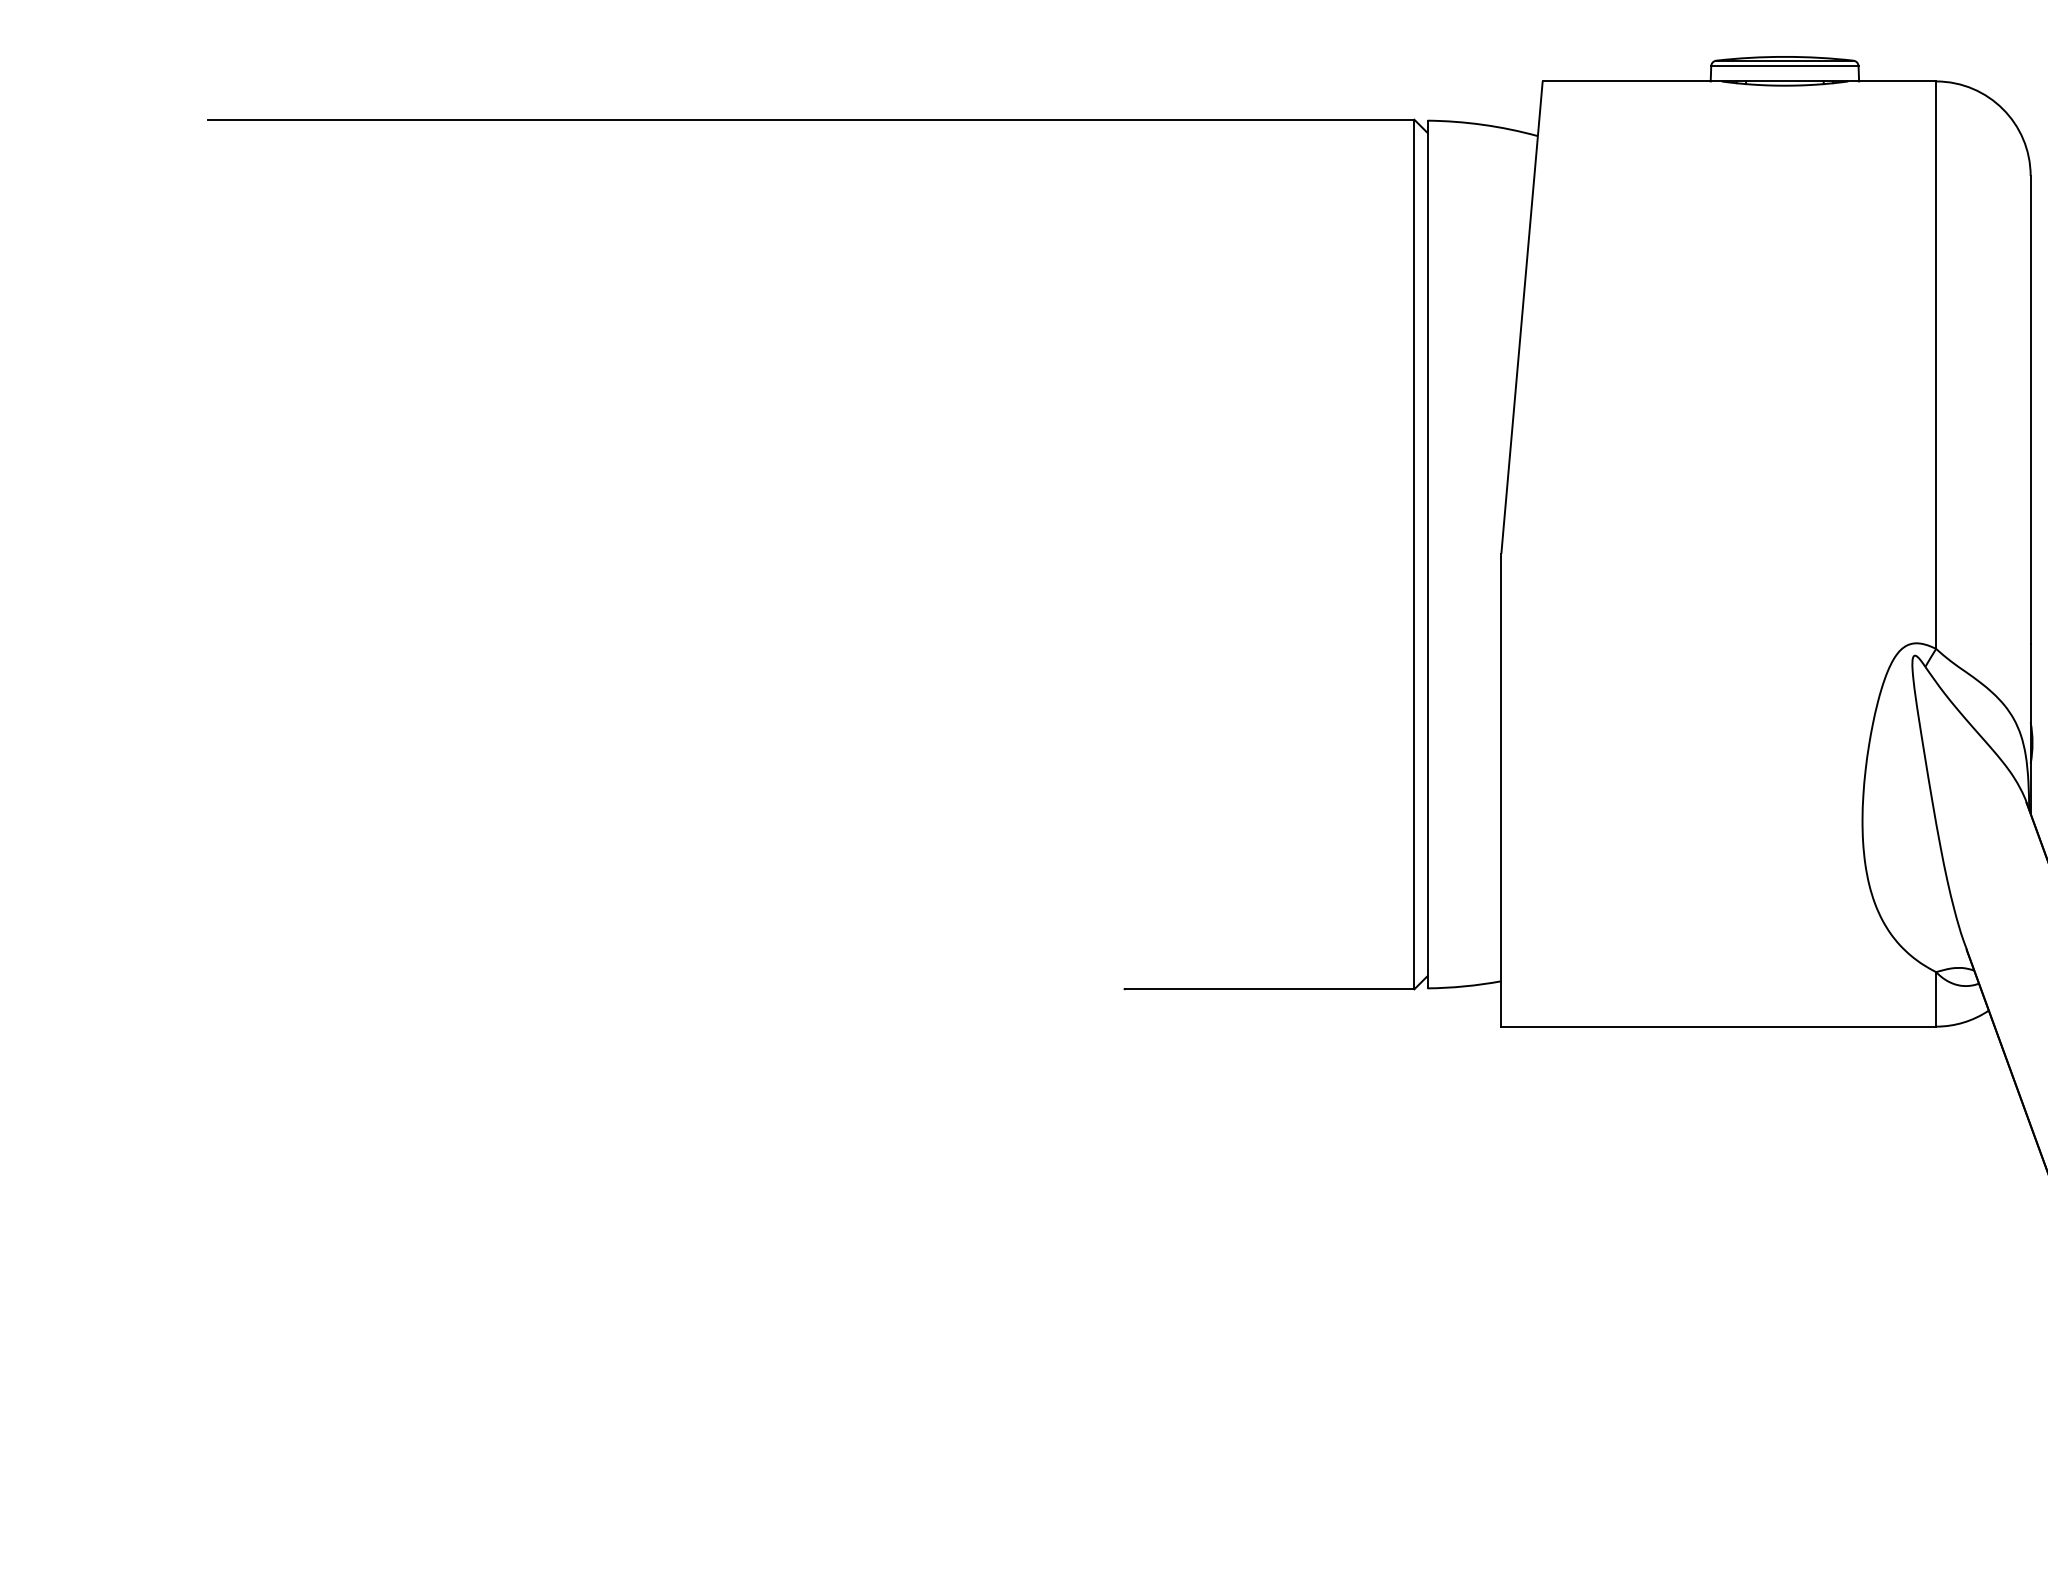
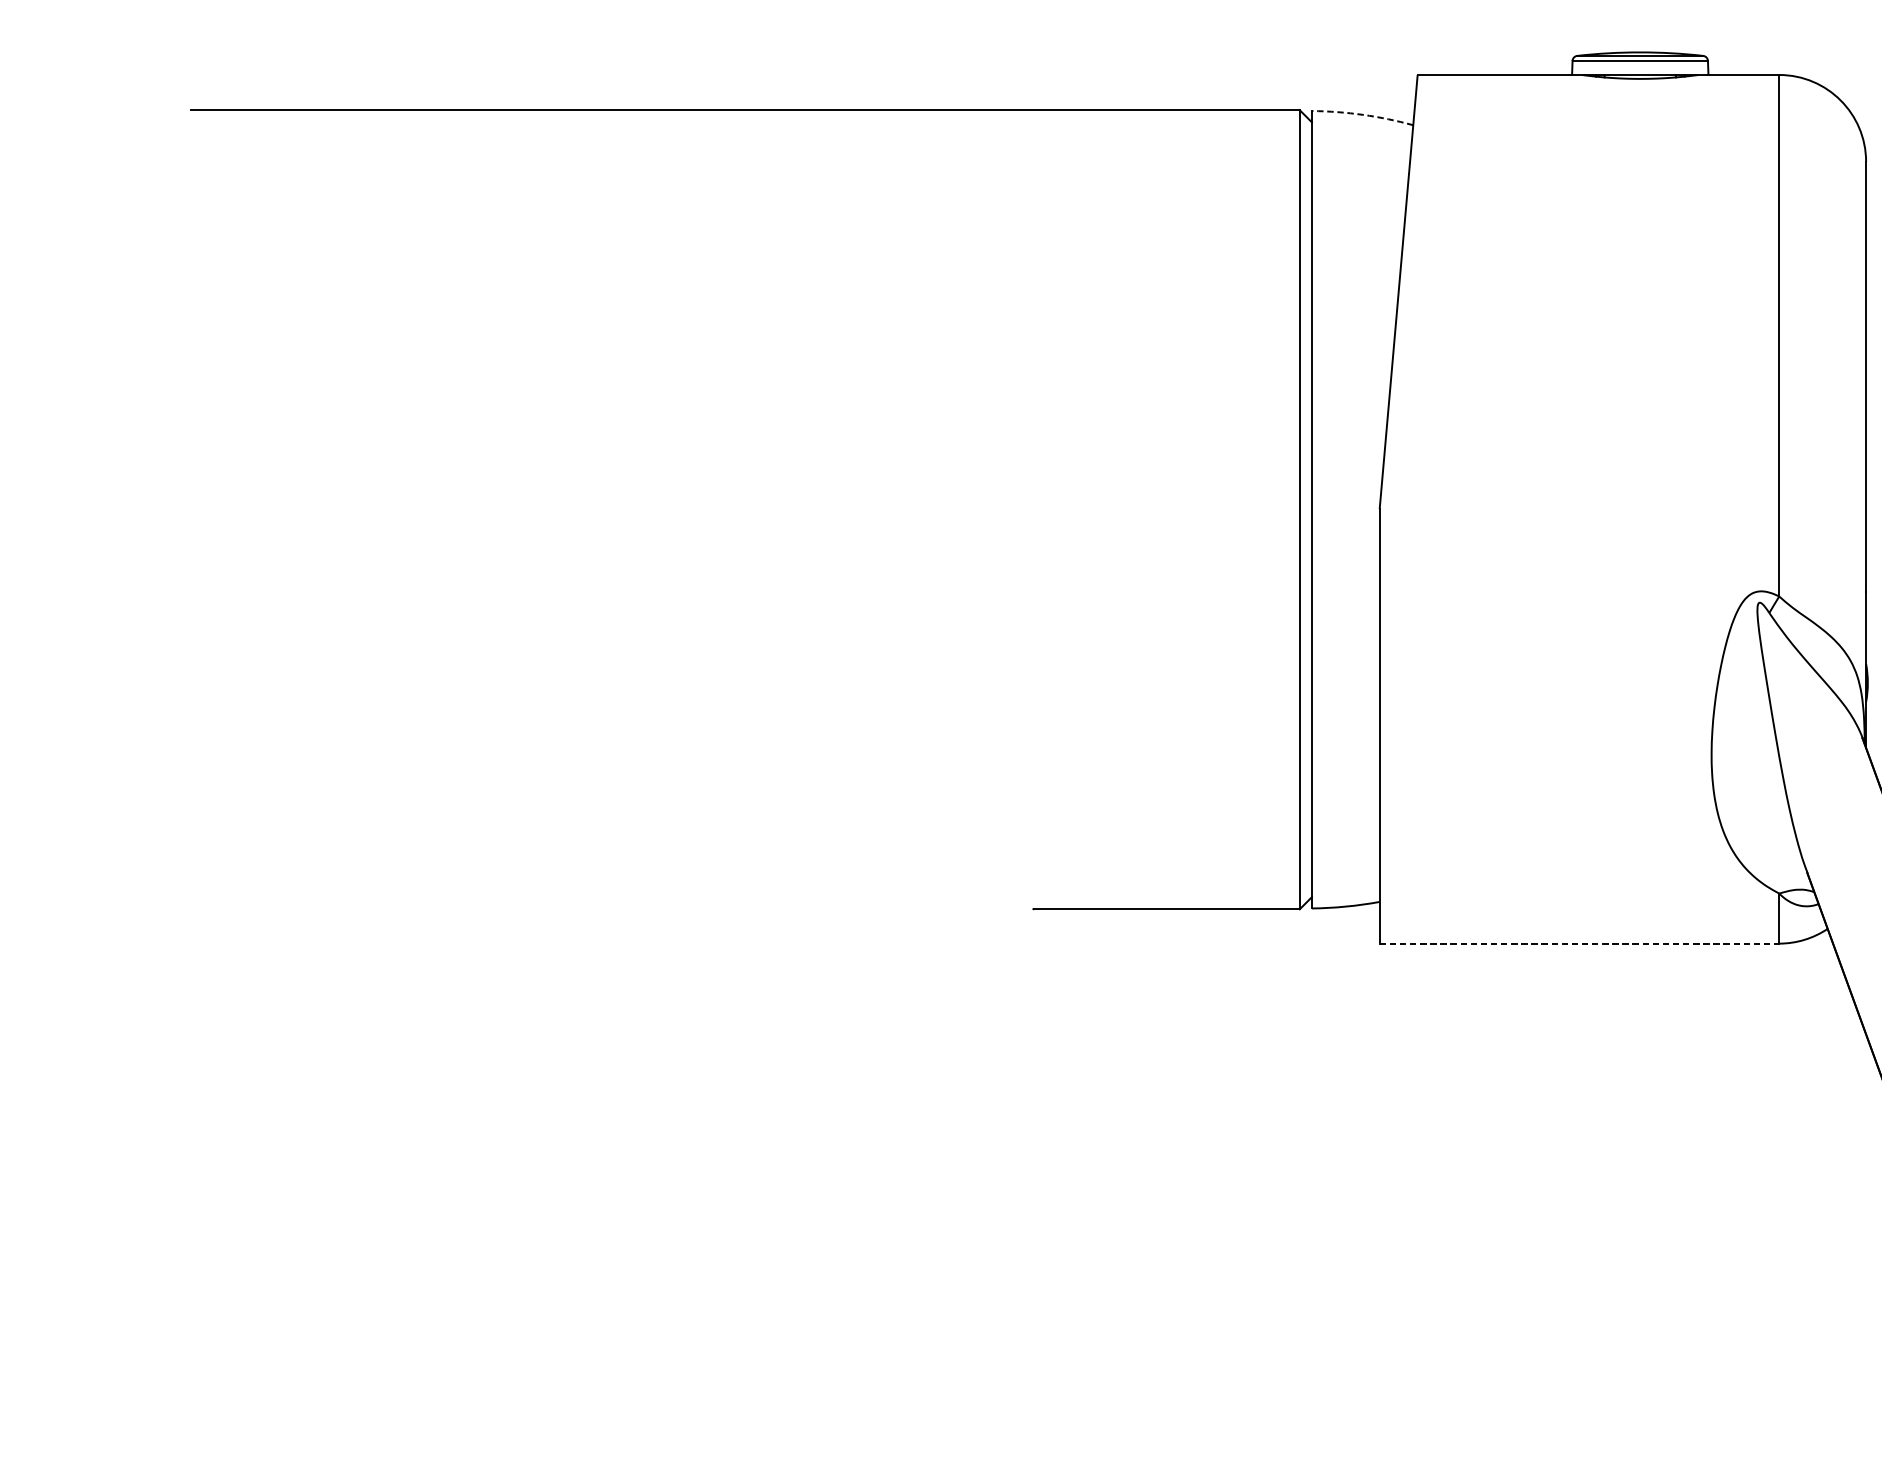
arc: (1483, 124) -> (1363, 114), solid -> dashed
line: (1719, 1026) -> (1580, 943), solid -> dashed

